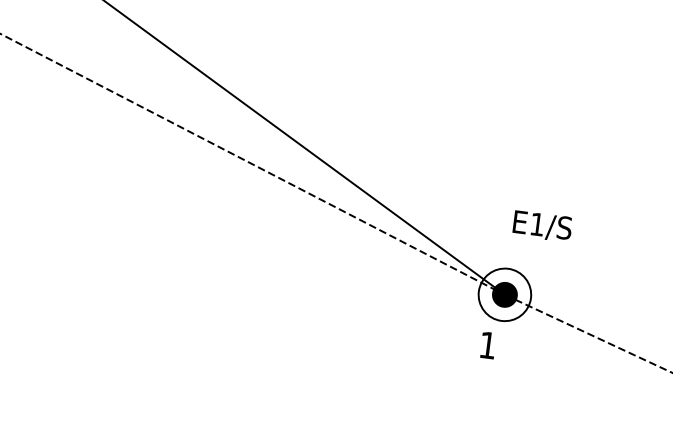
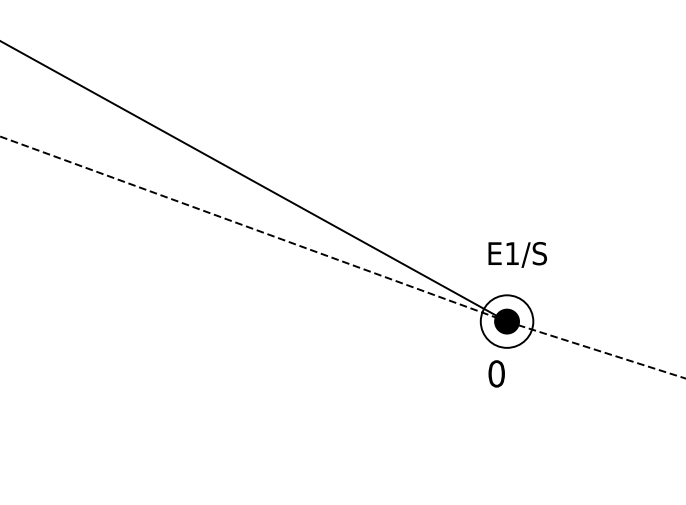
text: (542, 225) -> (517, 254), moved
text: (487, 345) -> (496, 373), 1 -> 0

